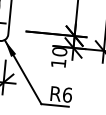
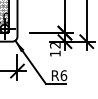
text: (59, 52) -> (55, 45), 10 -> 12

